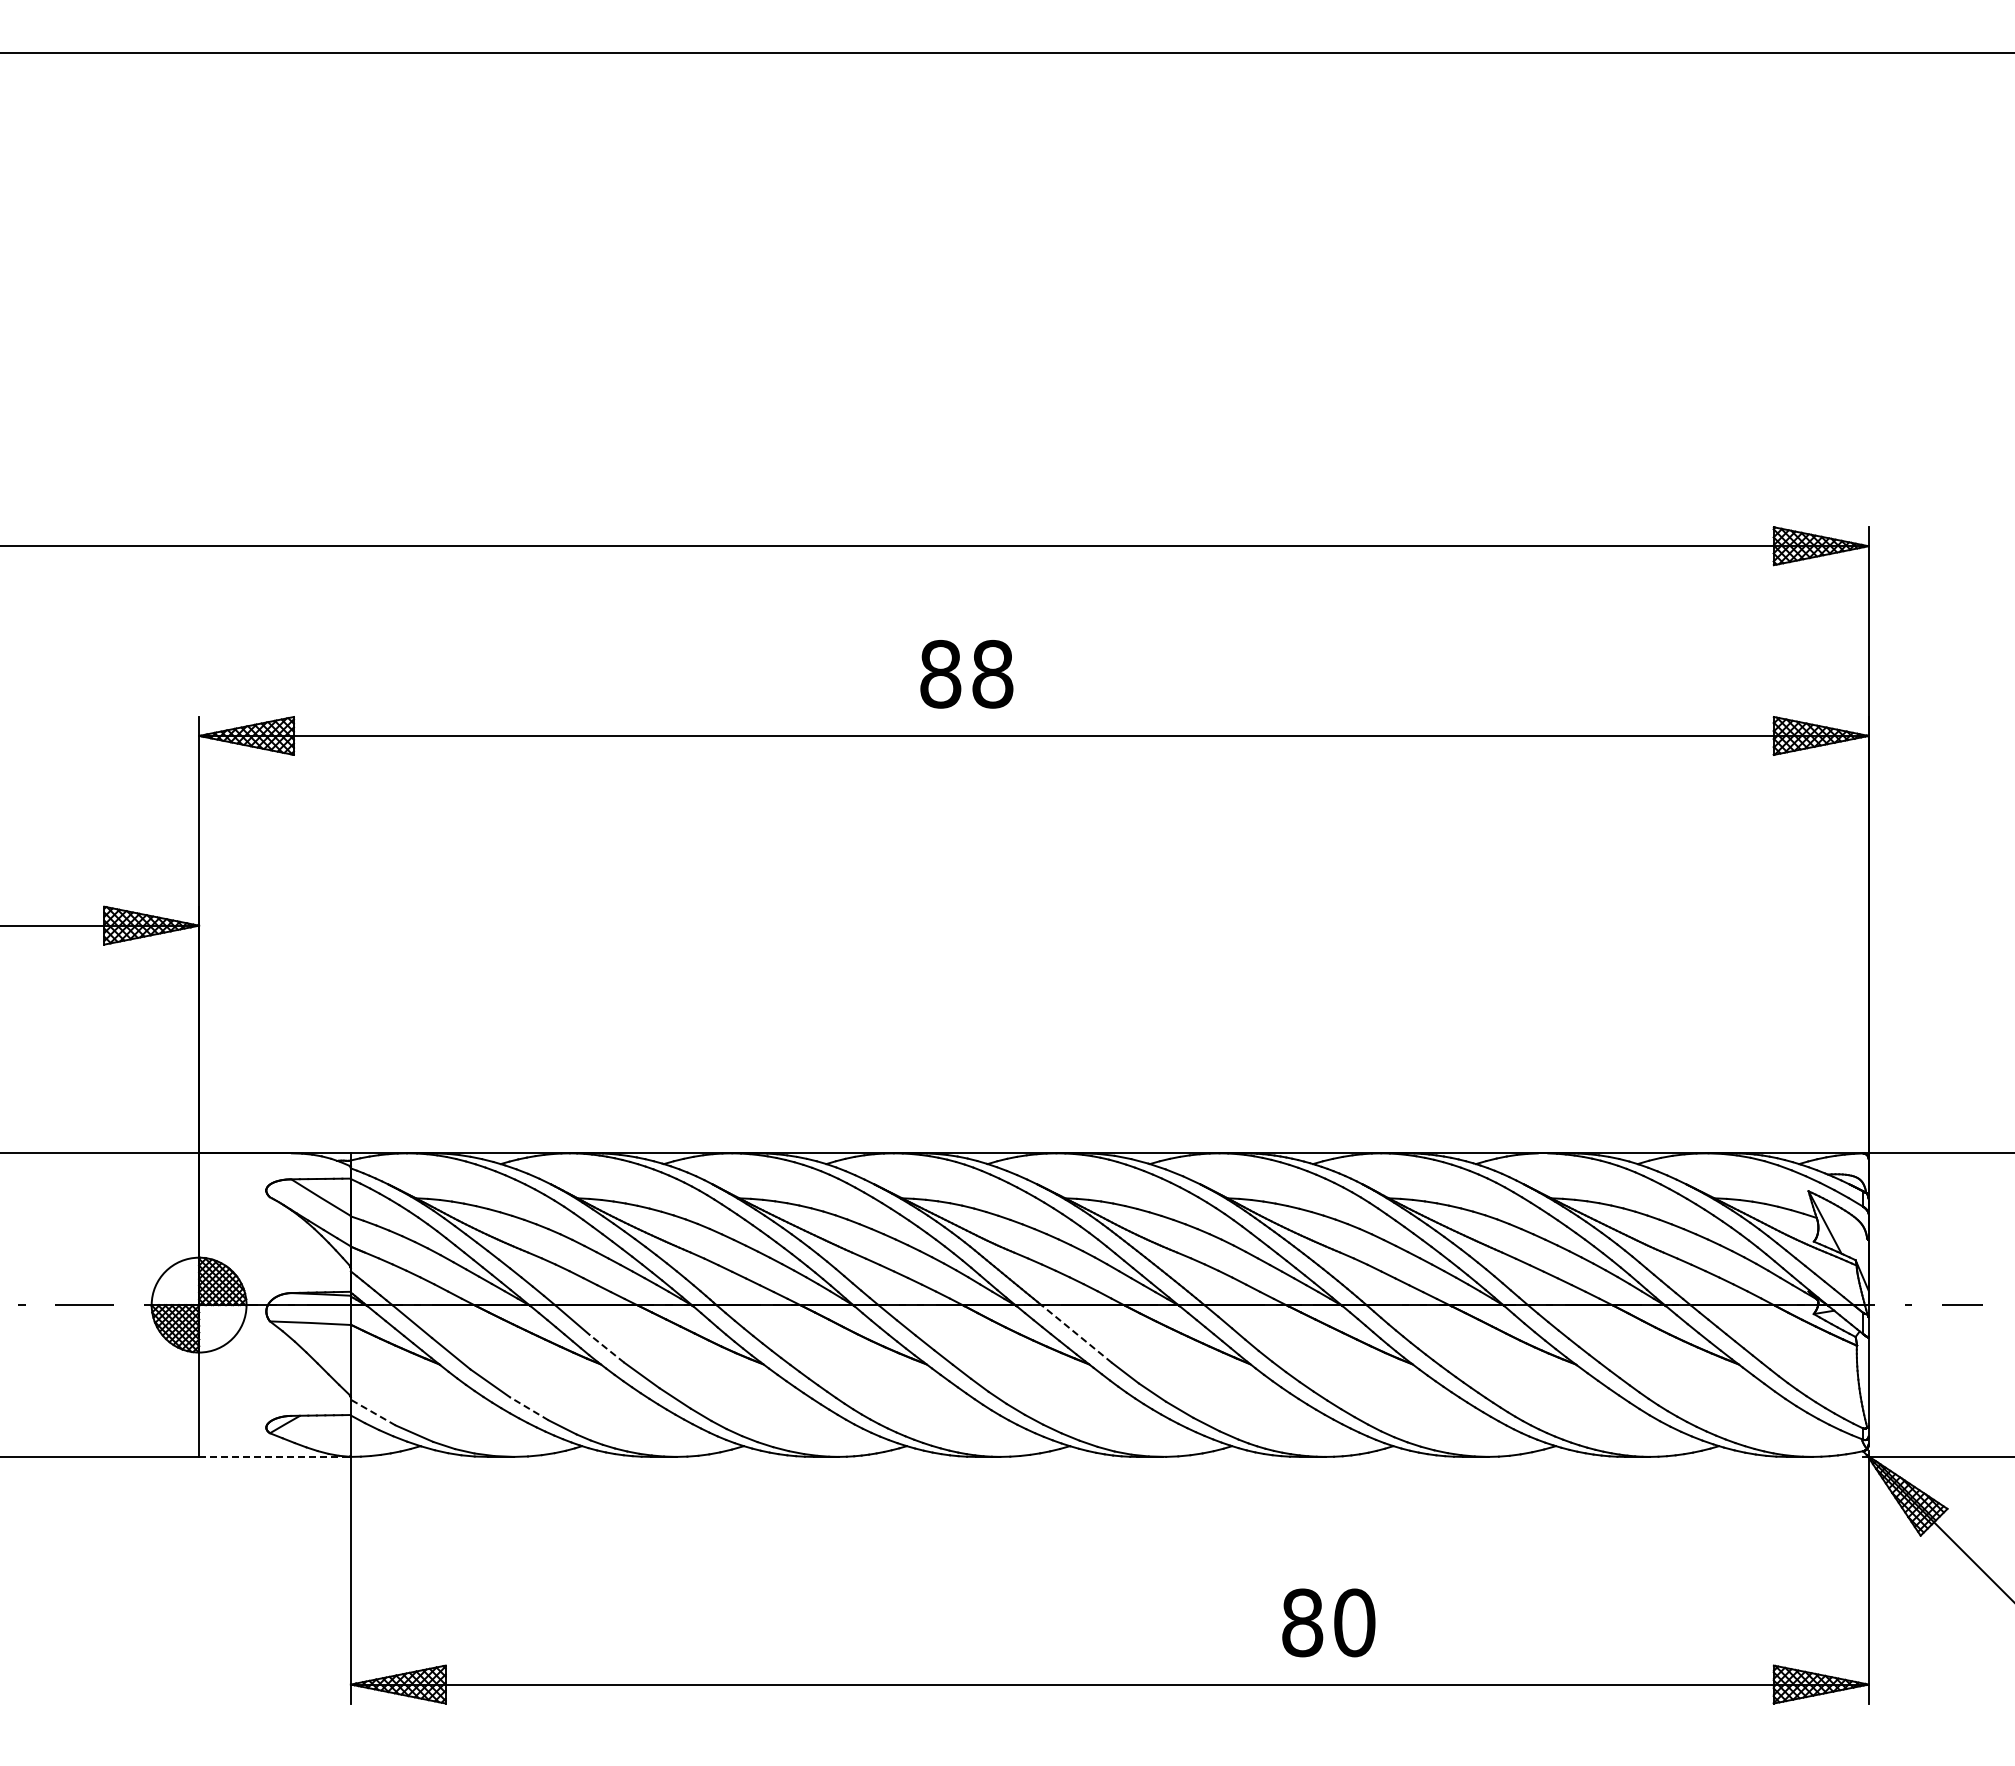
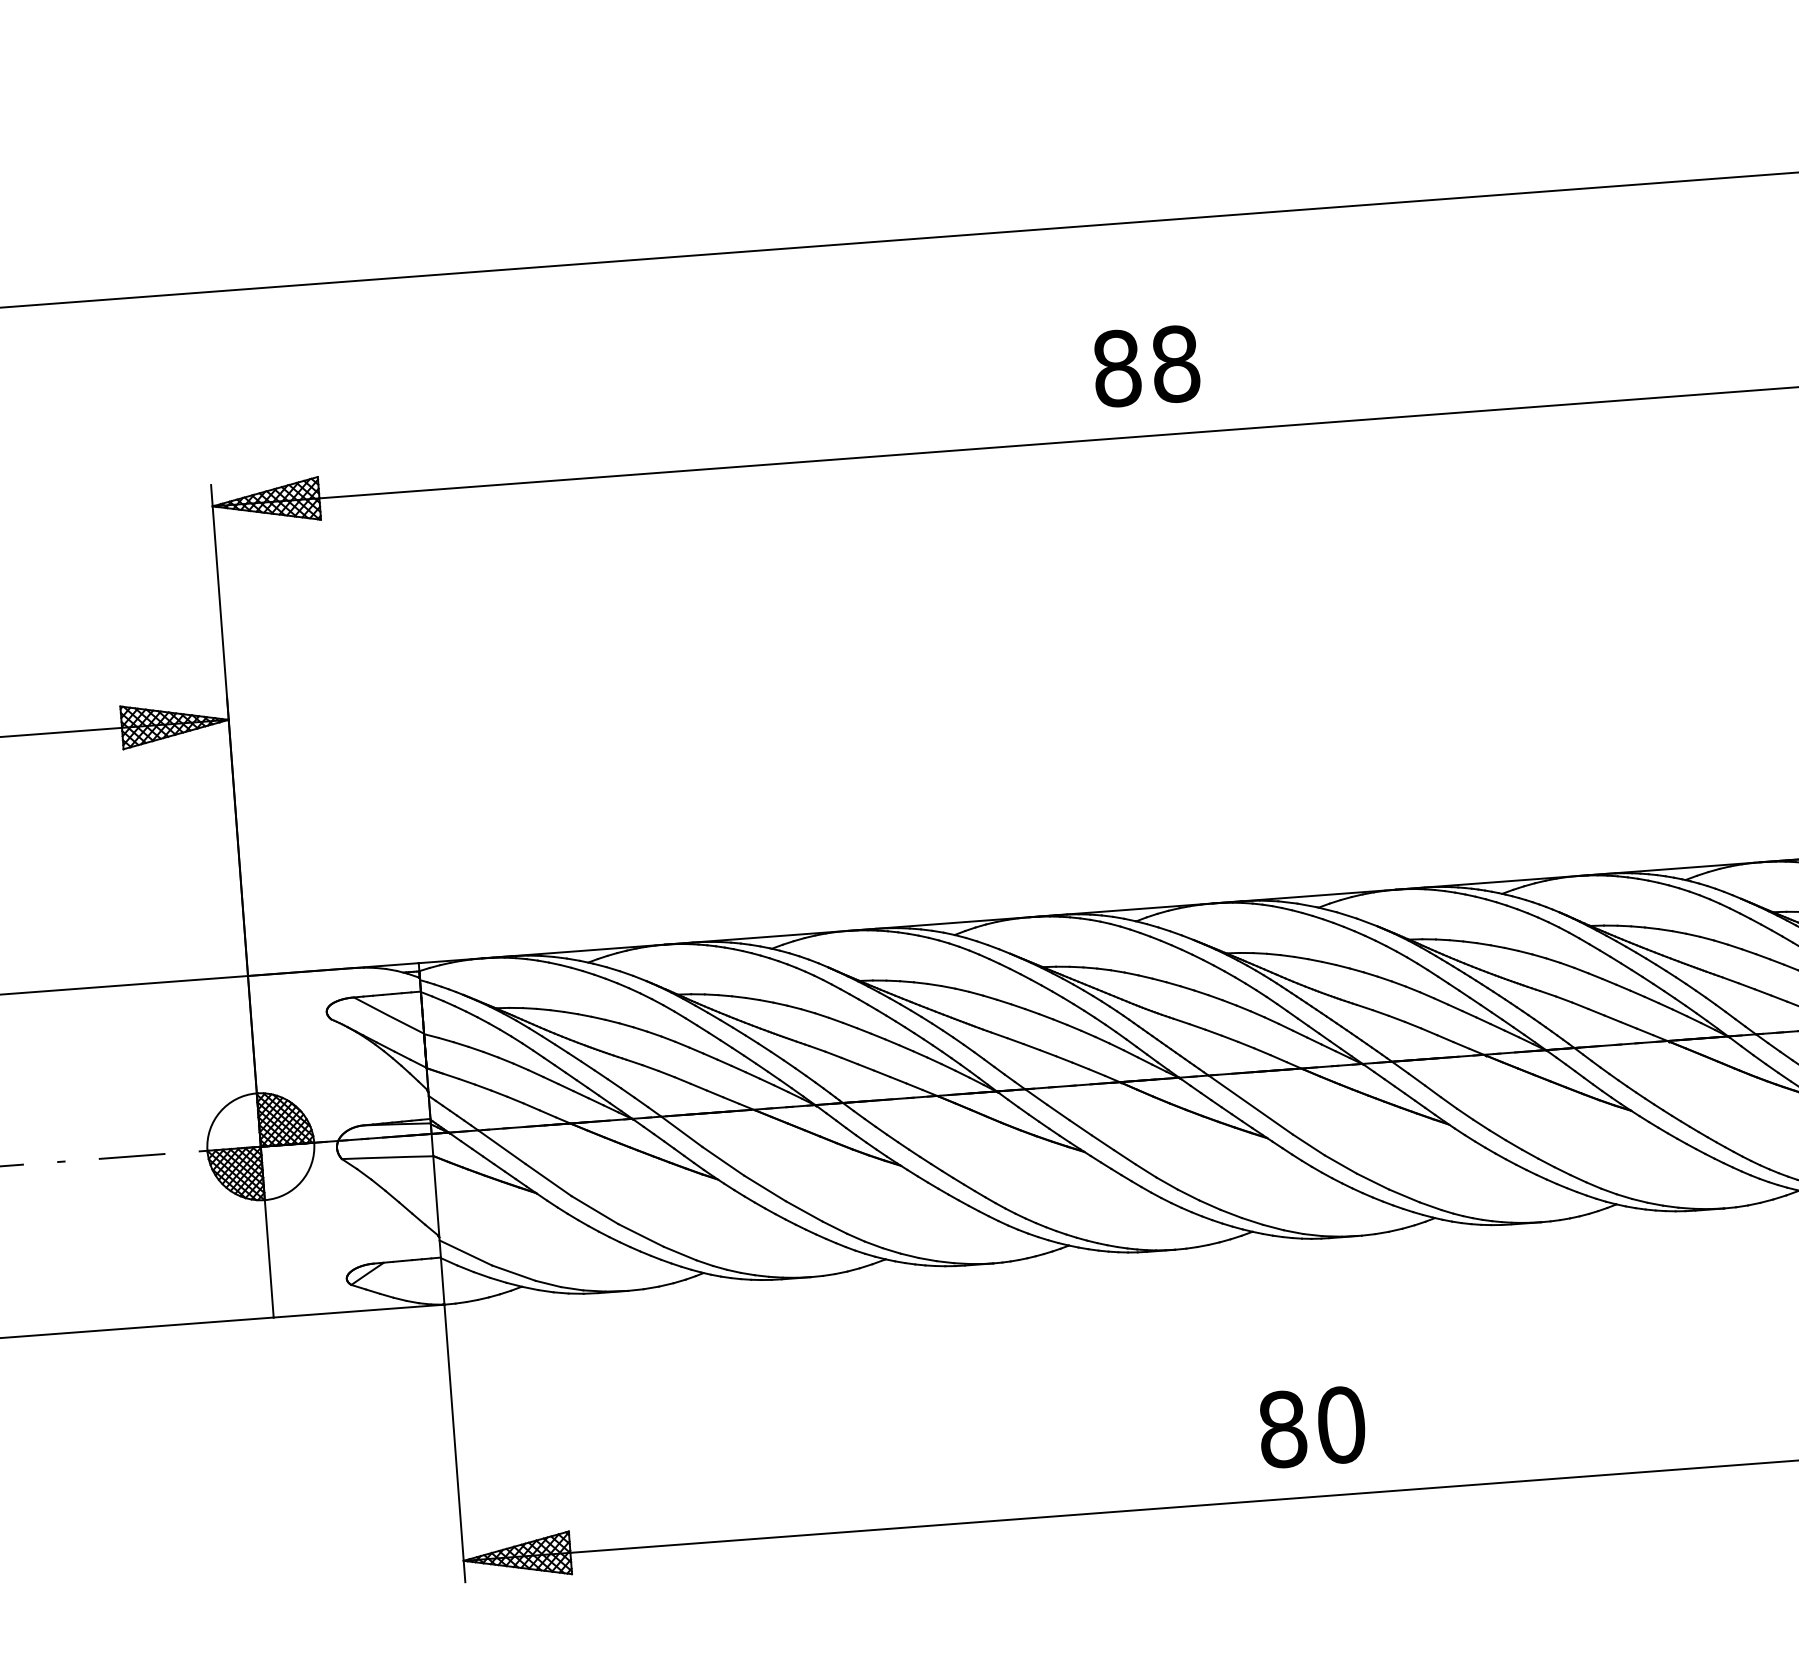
text: (966, 674) -> (1146, 366), moved
line: (1076, 1334) -> (1250, 1105), dashed -> solid
line: (606, 1348) -> (722, 1161), dashed -> solid
line: (529, 1408) -> (641, 1235), dashed -> solid
line: (373, 1412) -> (466, 1252), dashed -> solid
line: (275, 1456) -> (359, 1310), dashed -> solid
text: (1328, 1622) -> (1311, 1426), moved

